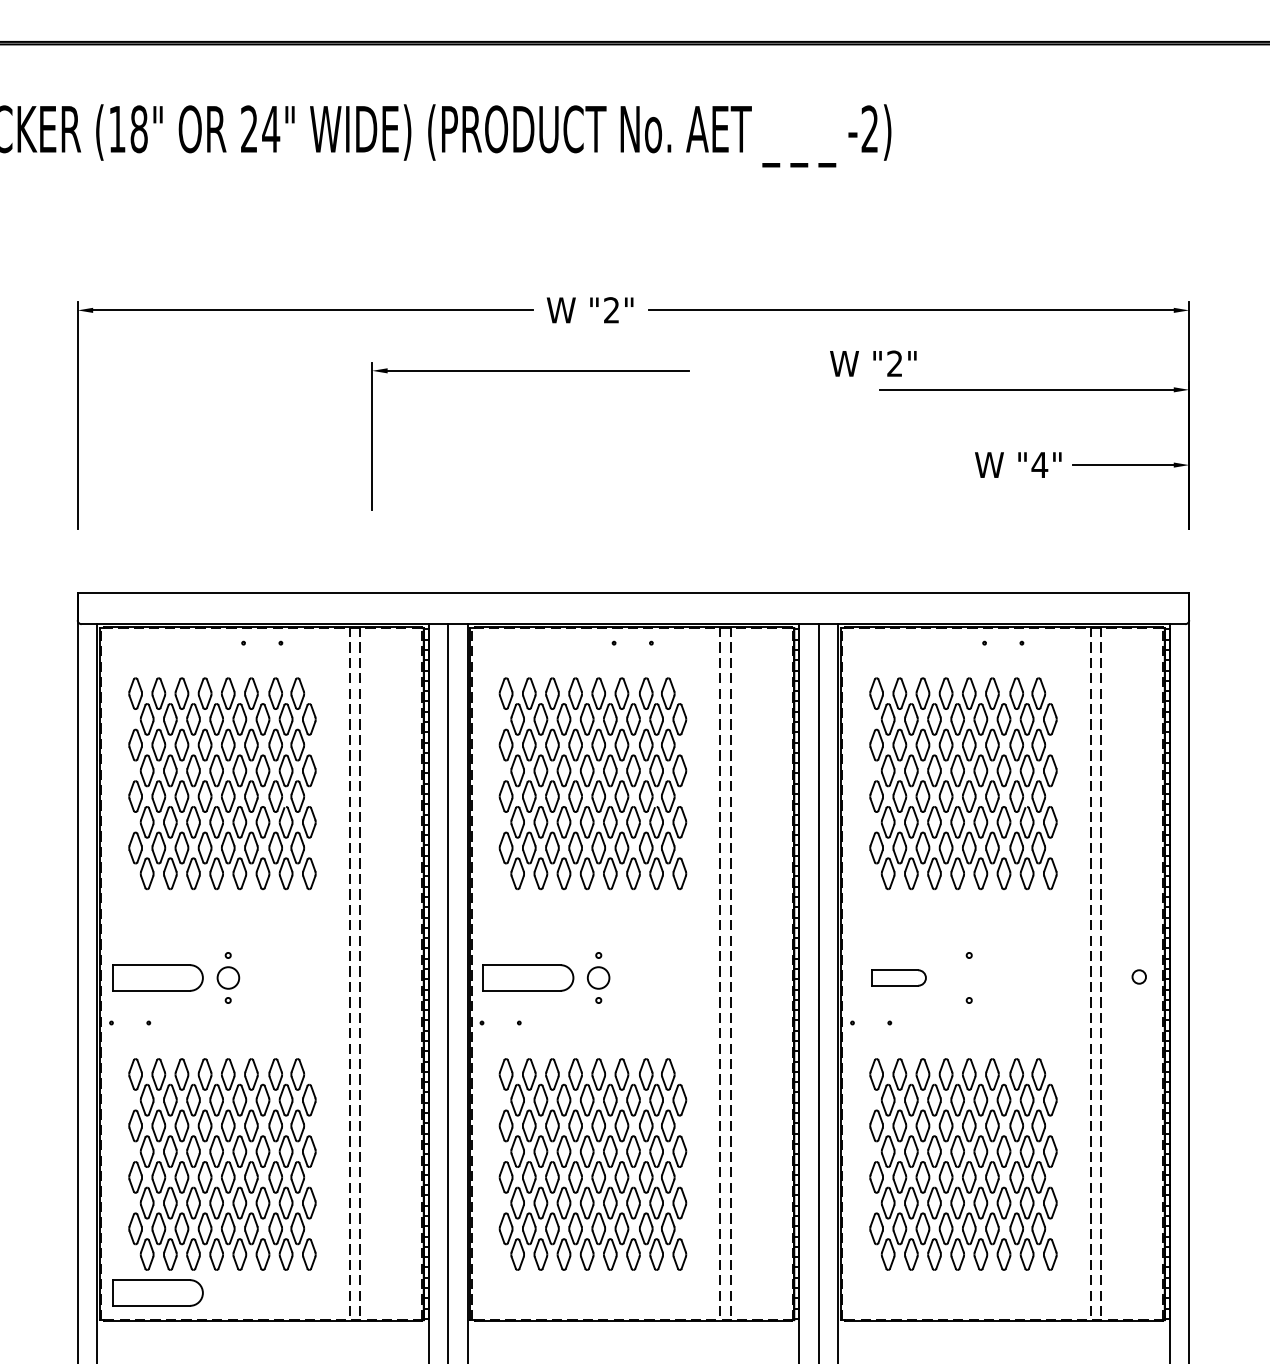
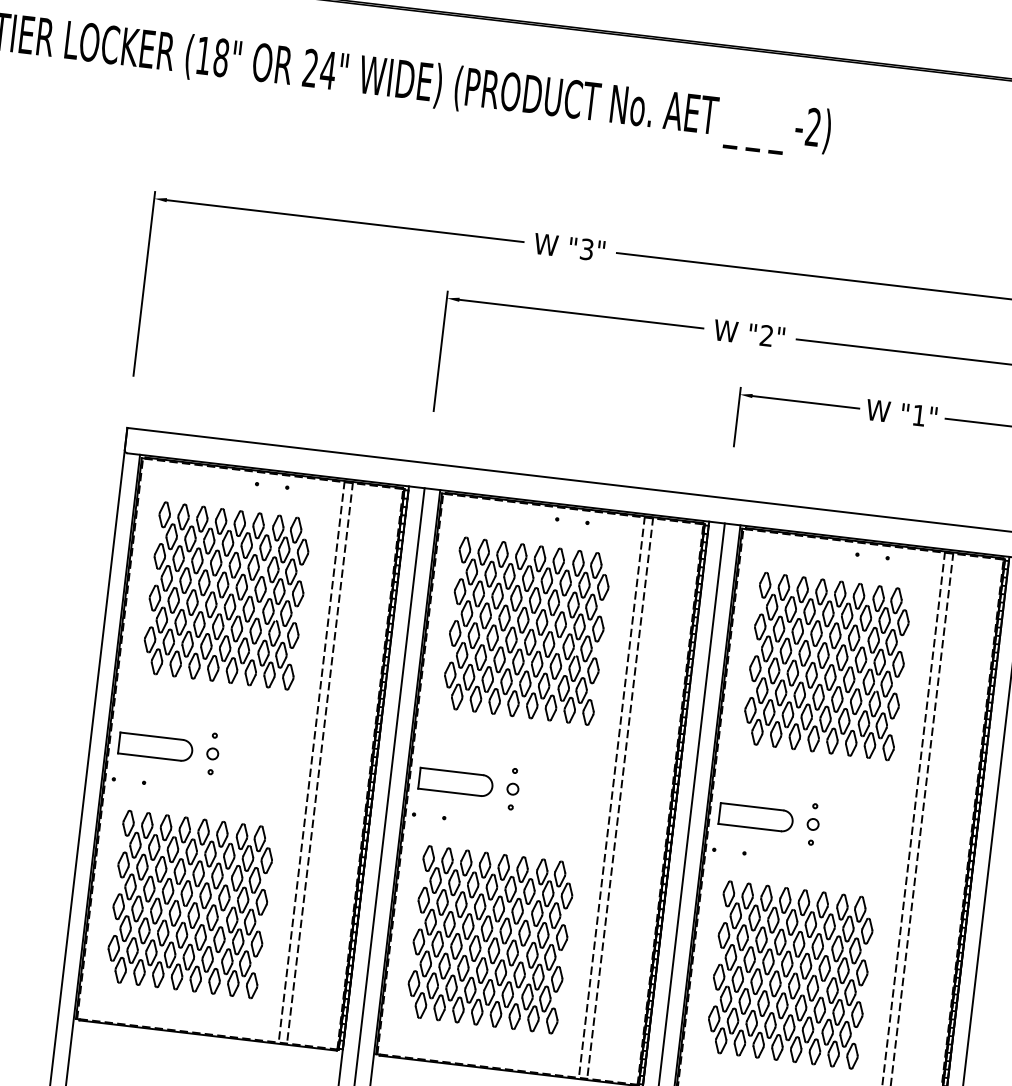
text: (611, 310) -> (586, 249), "2" -> "3"
text: (873, 363) -> (749, 333), moved
part: (530, 371) -> (575, 313), moved
text: (1039, 464) -> (918, 415), "4" -> "1"
part: (892, 465) -> (799, 401), added
circle: (1138, 976) -> (812, 824), moved
circle: (227, 977) -> (212, 753), size x0.62
circle: (598, 977) -> (512, 788), size x0.62
part: (898, 977) -> (755, 817), size x1.67
part: (157, 1292) -> (125, 1002), removed

